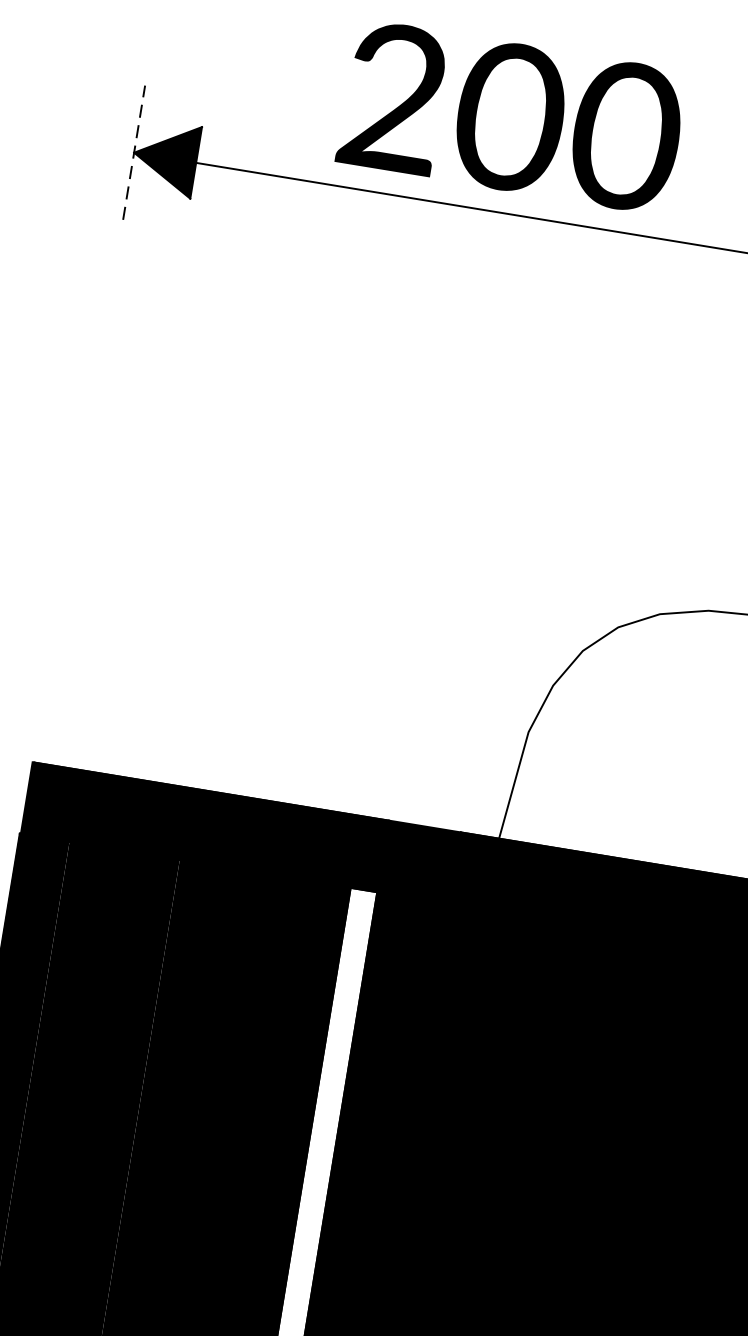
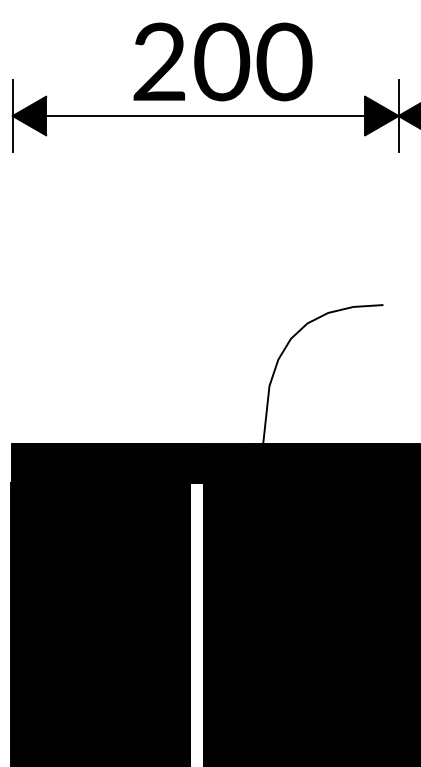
text: (511, 116) -> (222, 61), moved
line: (133, 151) -> (12, 115), dashed -> solid

